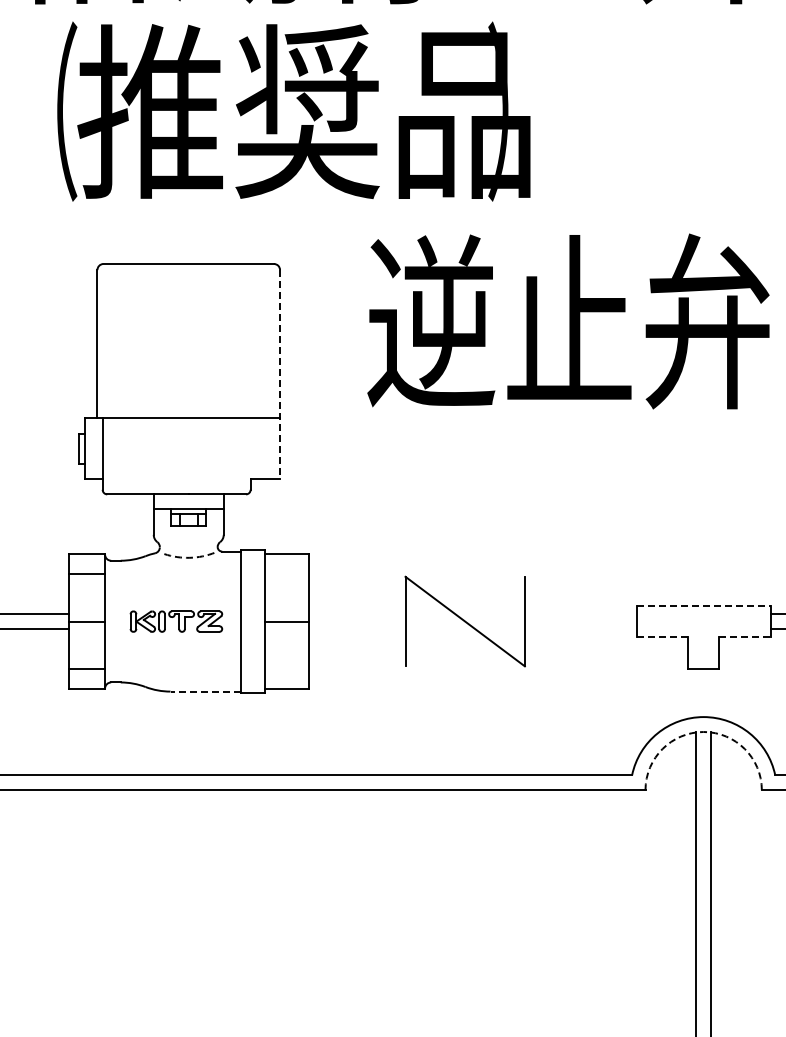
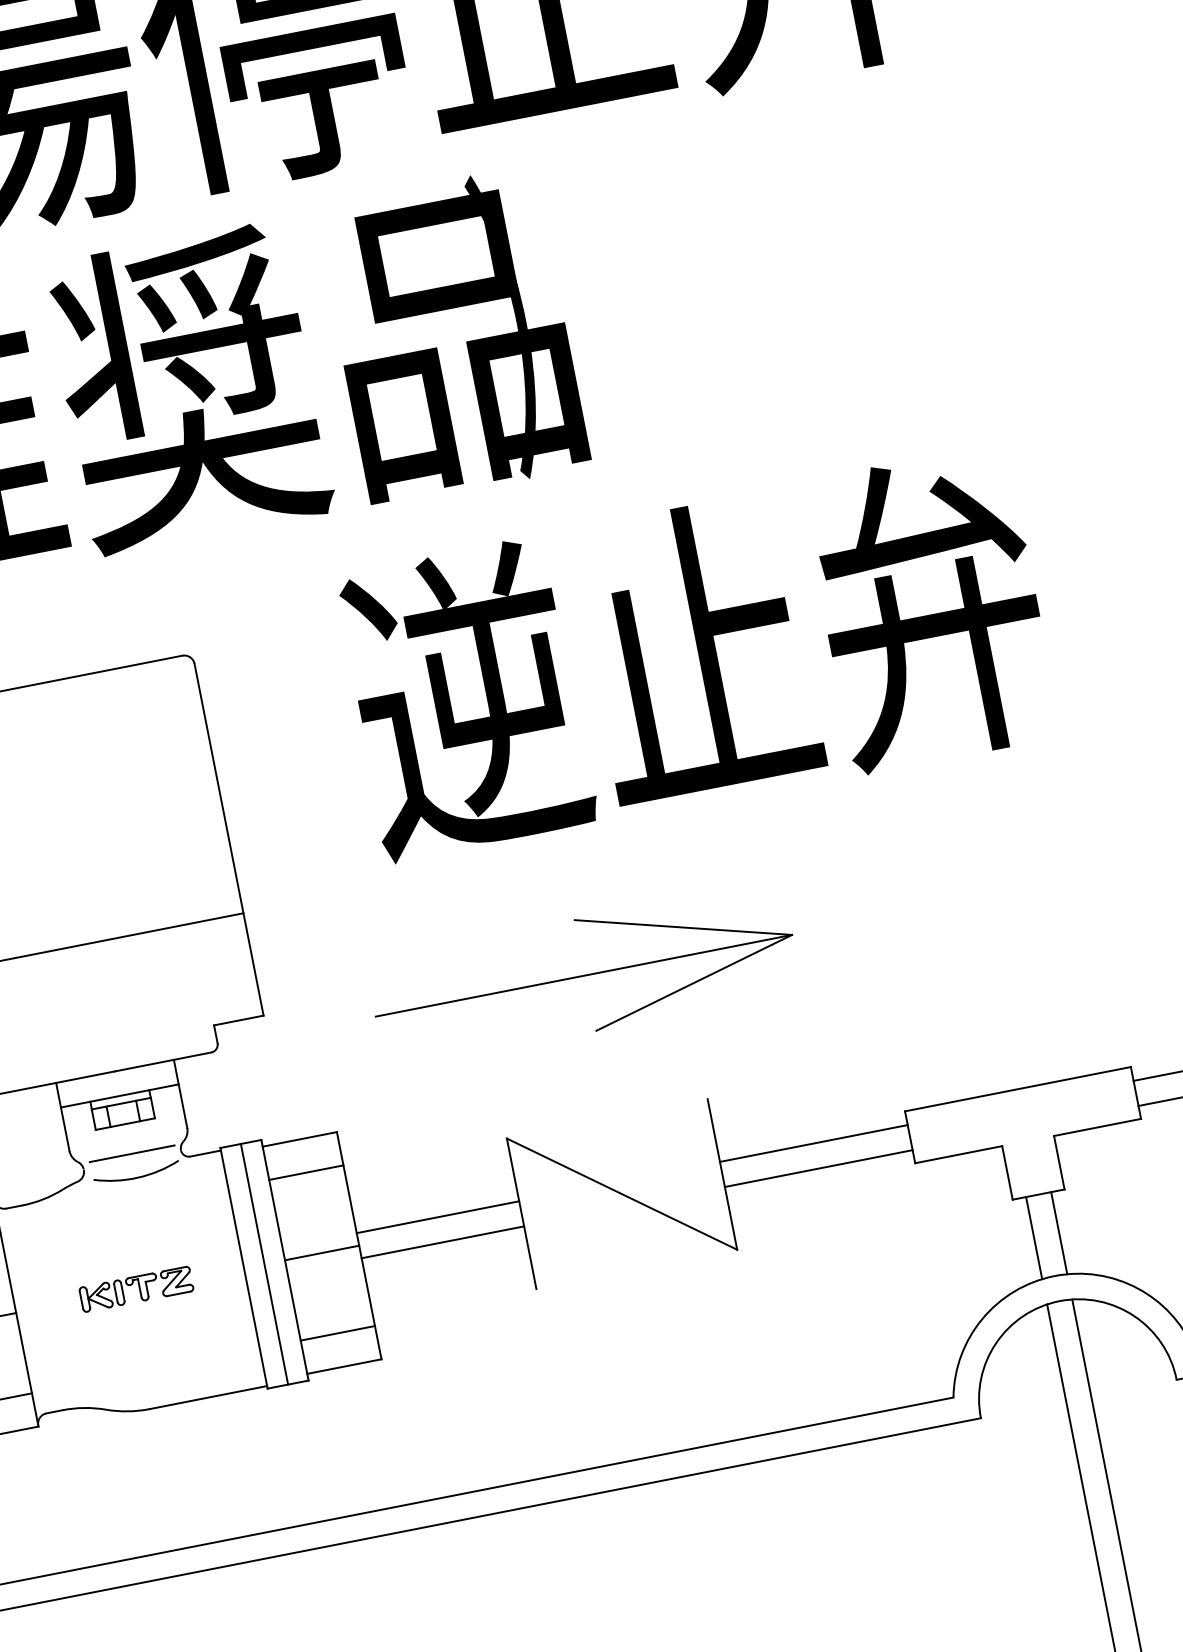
line: (280, 374) -> (229, 839), dashed -> solid
part: (467, 492) -> (583, 976), added
line: (189, 543) -> (132, 1153), added
arc: (189, 557) -> (137, 1177), dashed -> solid
line: (286, 573) -> (305, 1172), added
line: (704, 605) -> (1019, 1088), dashed -> solid
line: (356, 614) -> (436, 1218), added
line: (580, 614) -> (813, 1144), added
part: (176, 621) -> (136, 1289), size x0.71
line: (252, 621) -> (264, 1264), added
line: (356, 629) -> (441, 1243), added
line: (580, 629) -> (818, 1169), added
line: (662, 636) -> (958, 1154), dashed -> solid
line: (744, 636) -> (1096, 1127), dashed -> solid
line: (286, 669) -> (337, 1333), added
line: (205, 691) -> (208, 1397), dashed -> solid
line: (696, 692) -> (1034, 1237), added
line: (711, 692) -> (1059, 1232), added
arc: (703, 732) -> (1059, 1302), dashed -> solid

